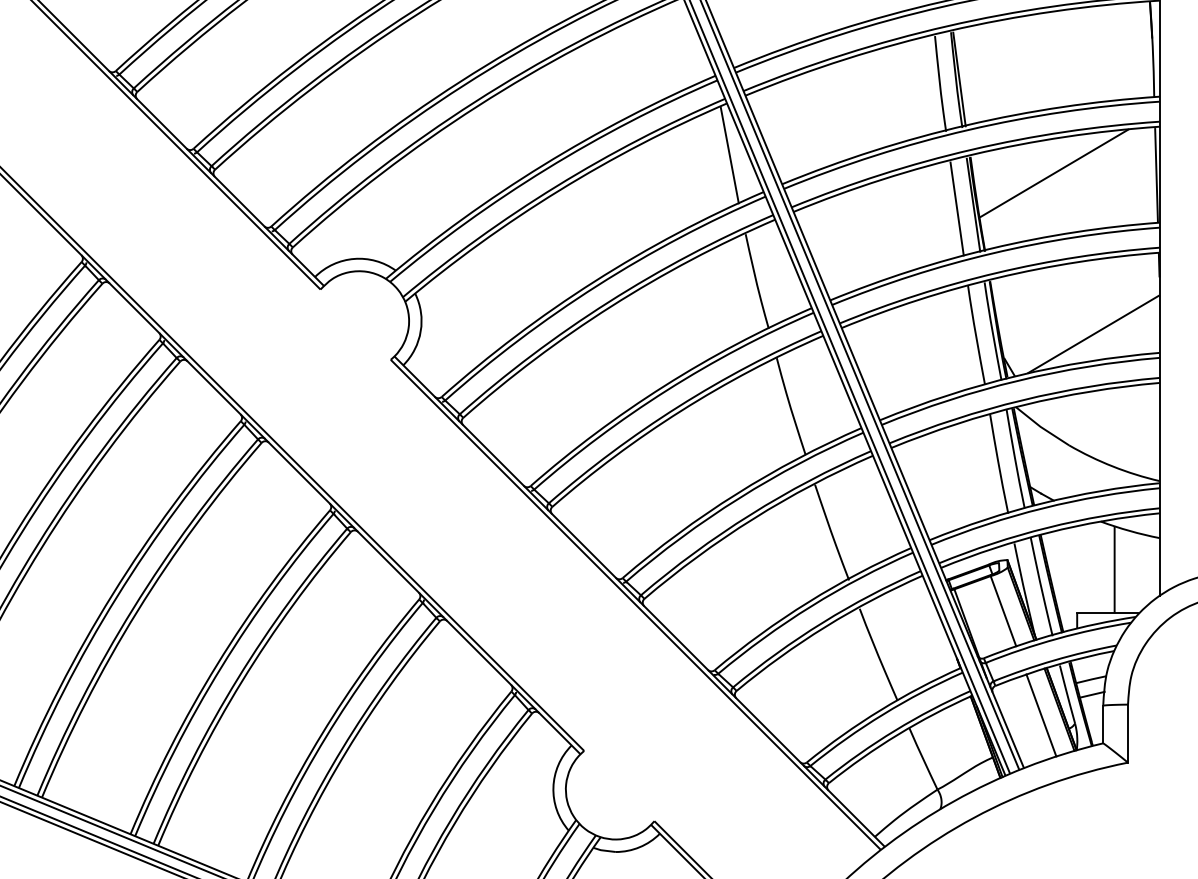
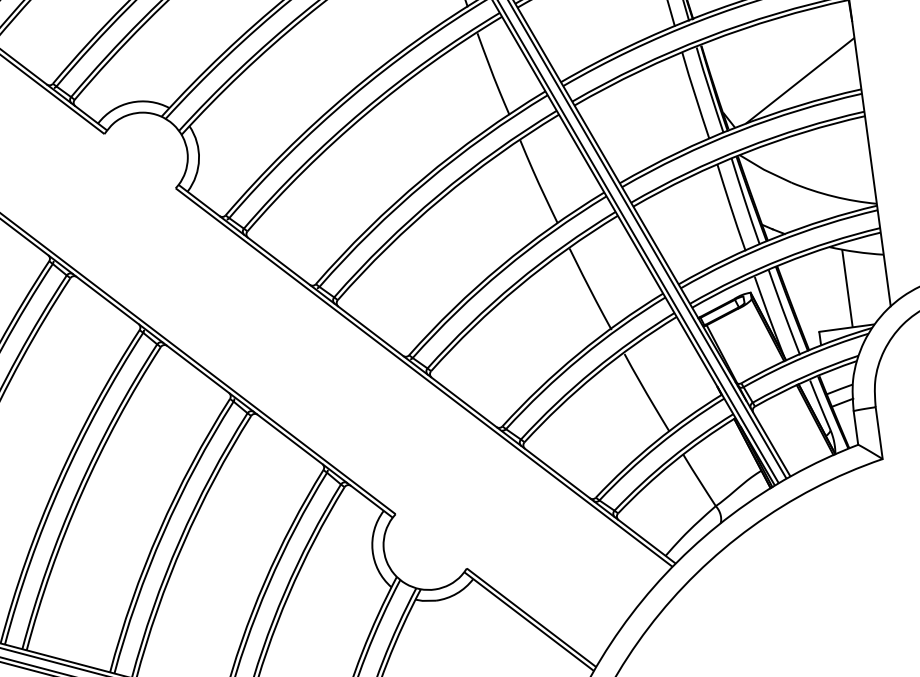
line: (1003, 611) -> (753, 339), removed
line: (1041, 715) -> (799, 427), removed

